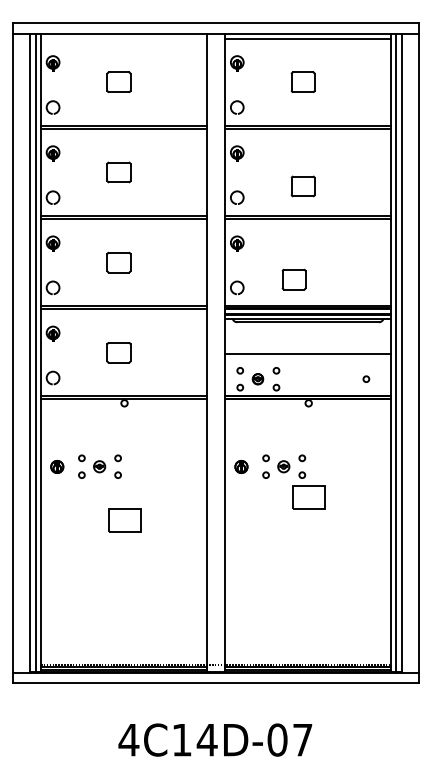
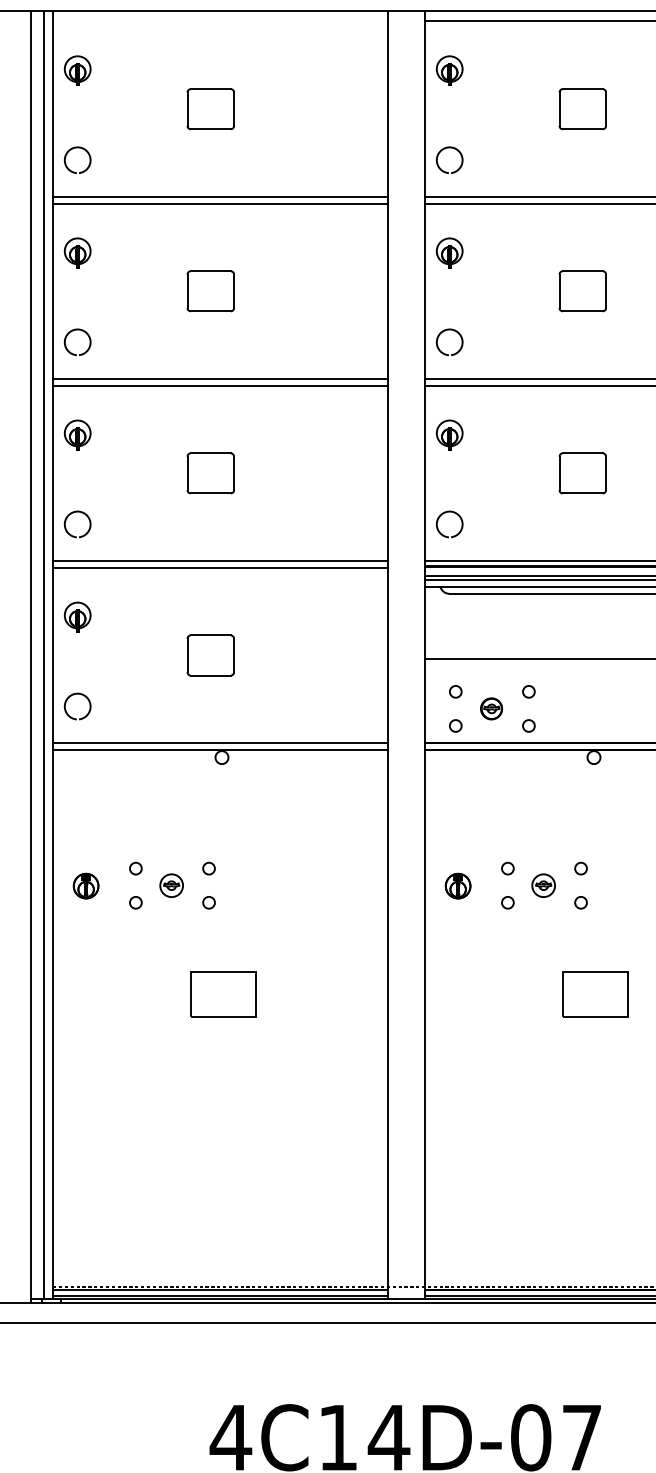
part: (302, 186) -> (581, 291), moved
part: (293, 279) -> (581, 473), moved
part: (308, 497) -> (593, 994), moved

